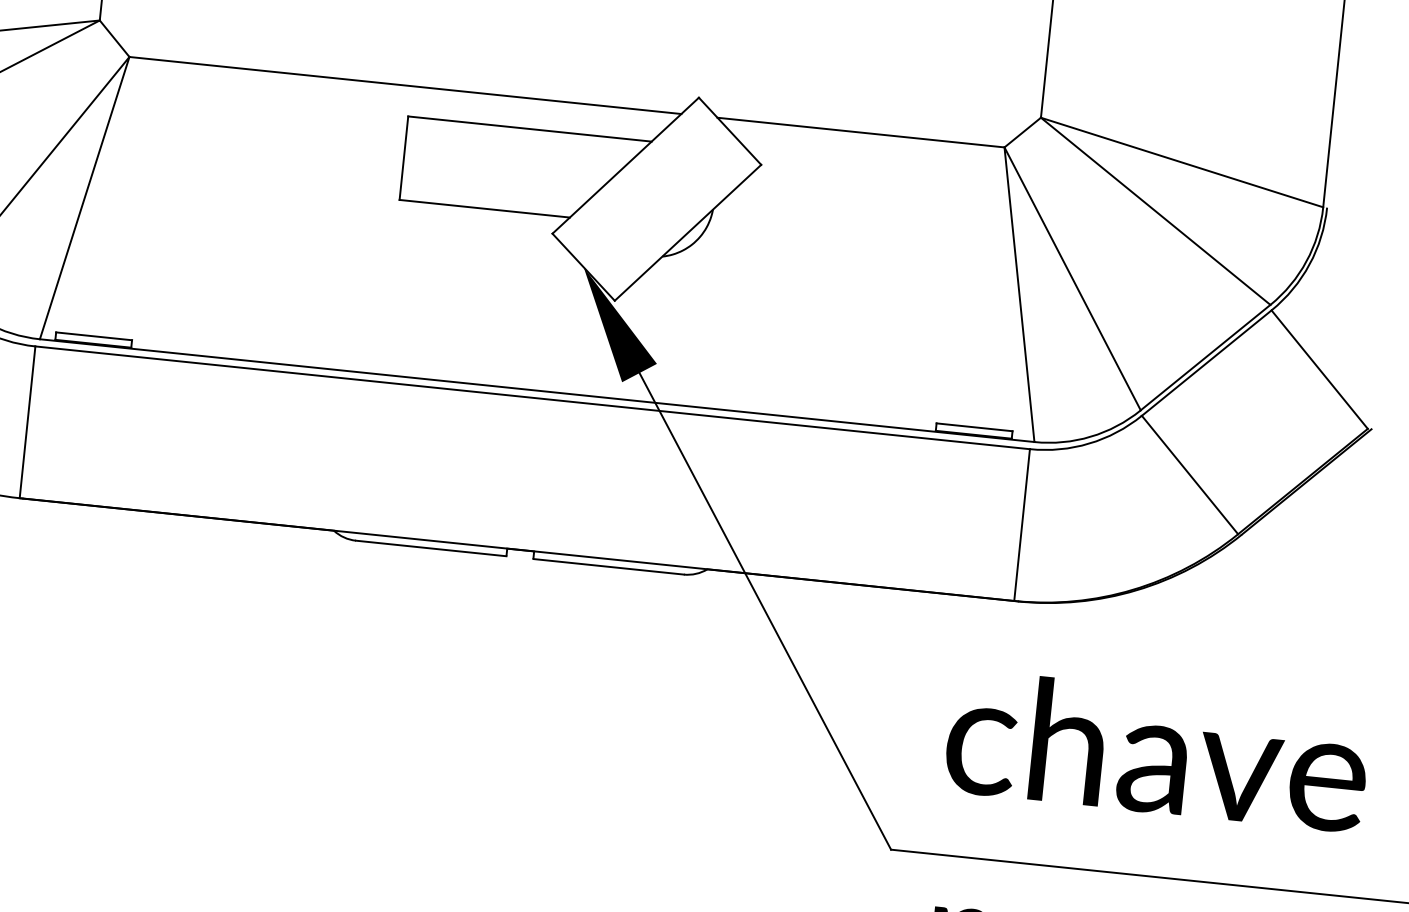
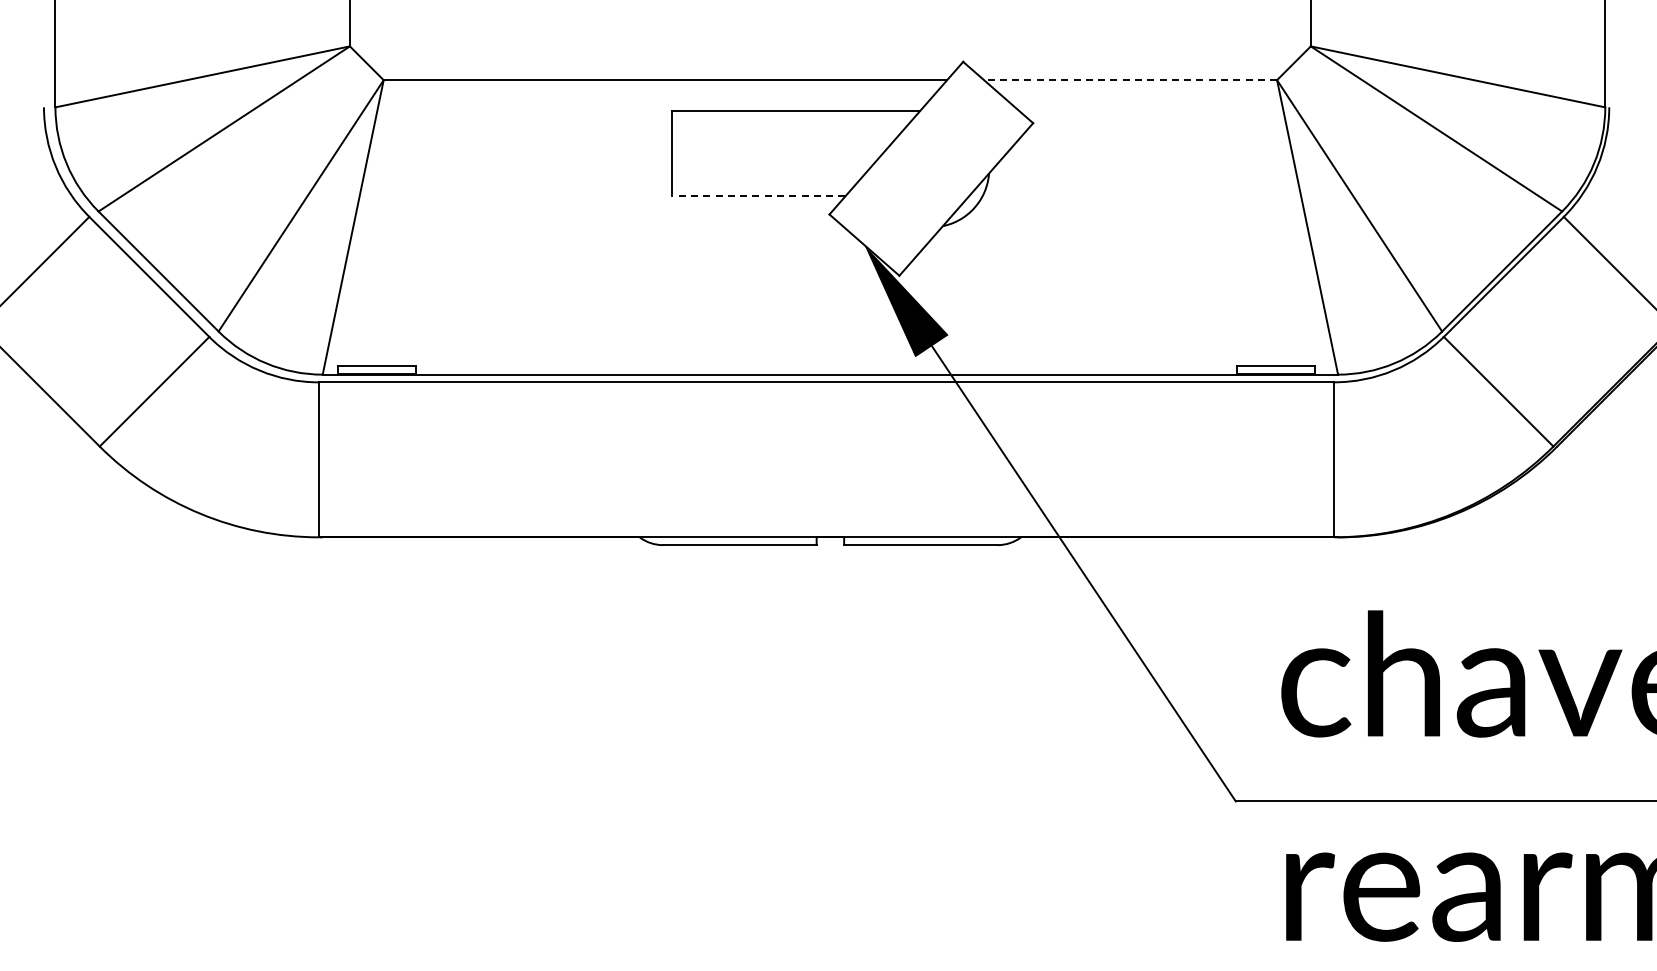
line: (860, 132) -> (1130, 80), solid -> dashed
line: (484, 208) -> (758, 196), solid -> dashed

